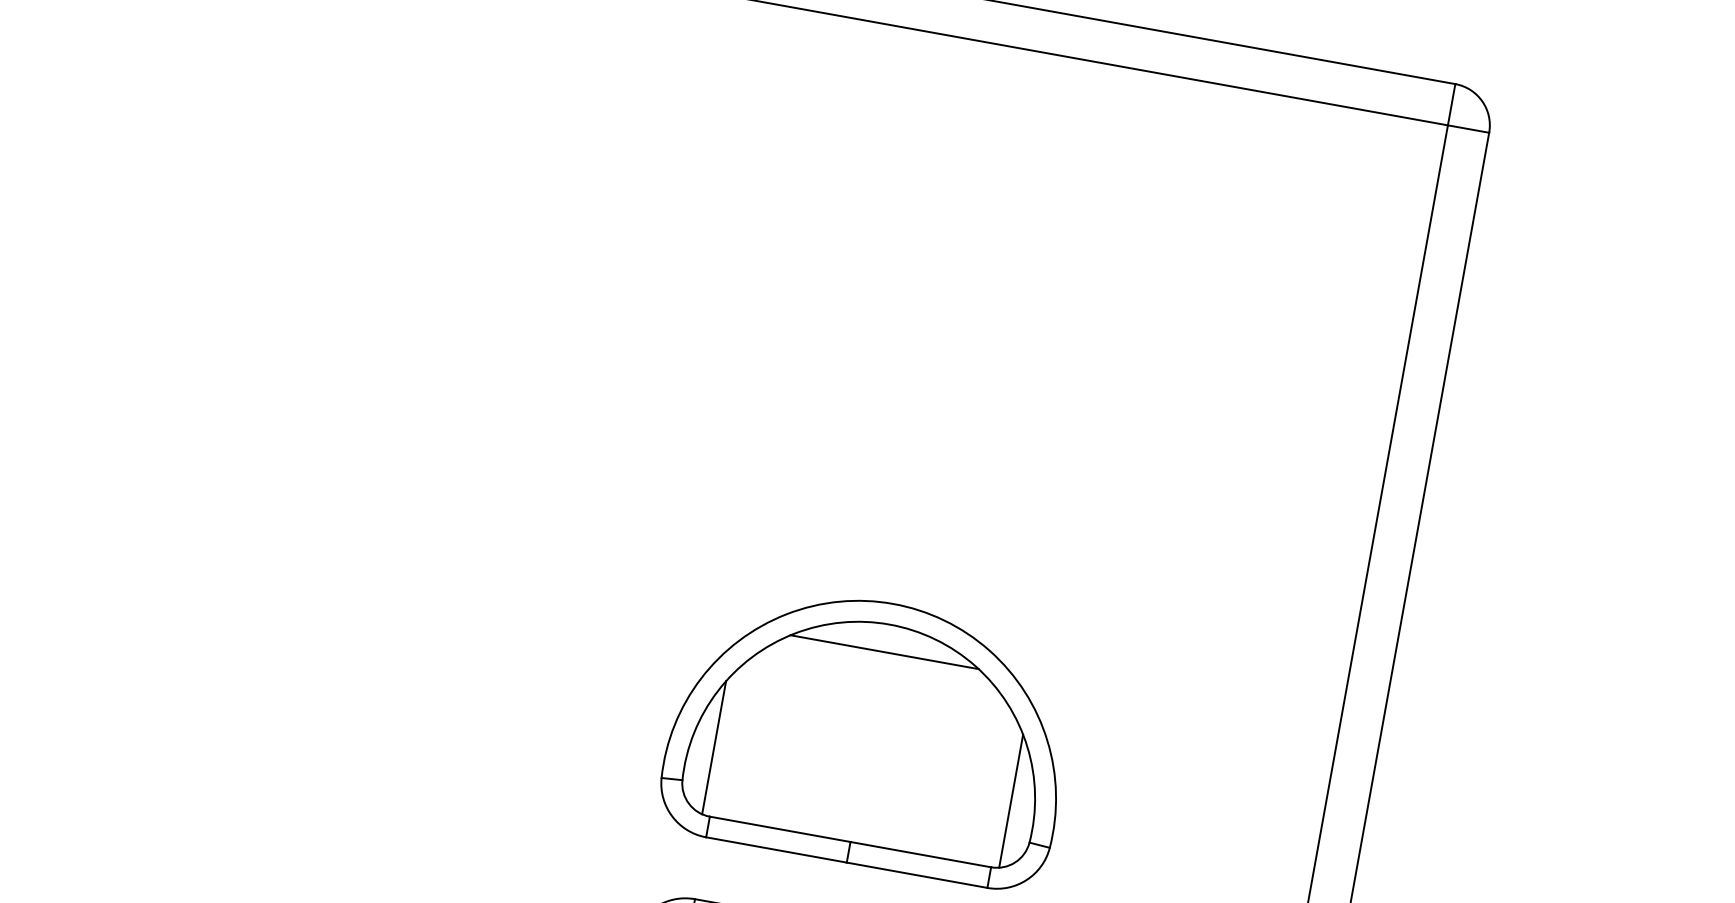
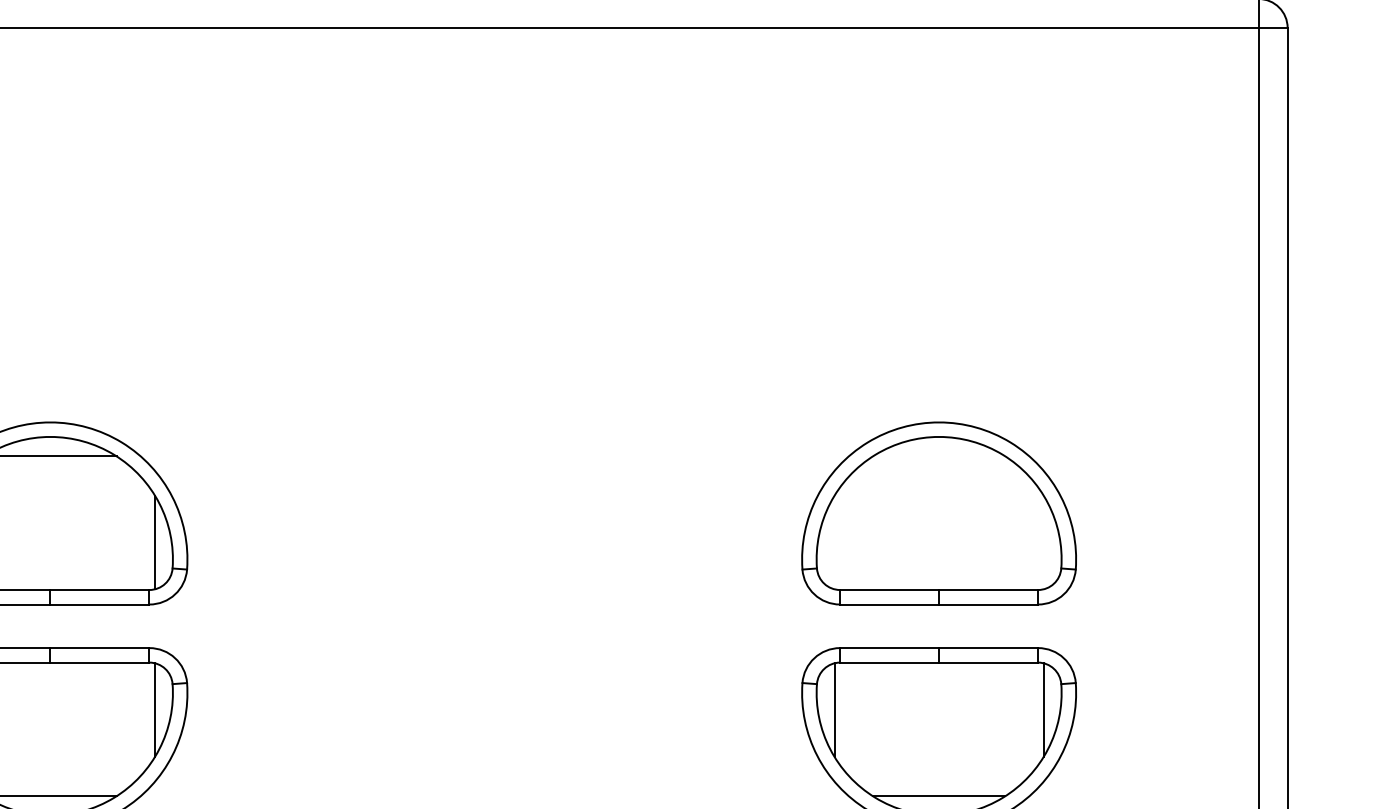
line: (883, 652) -> (938, 456), removed
line: (714, 747) -> (834, 542), removed
line: (1010, 801) -> (1043, 542), removed

